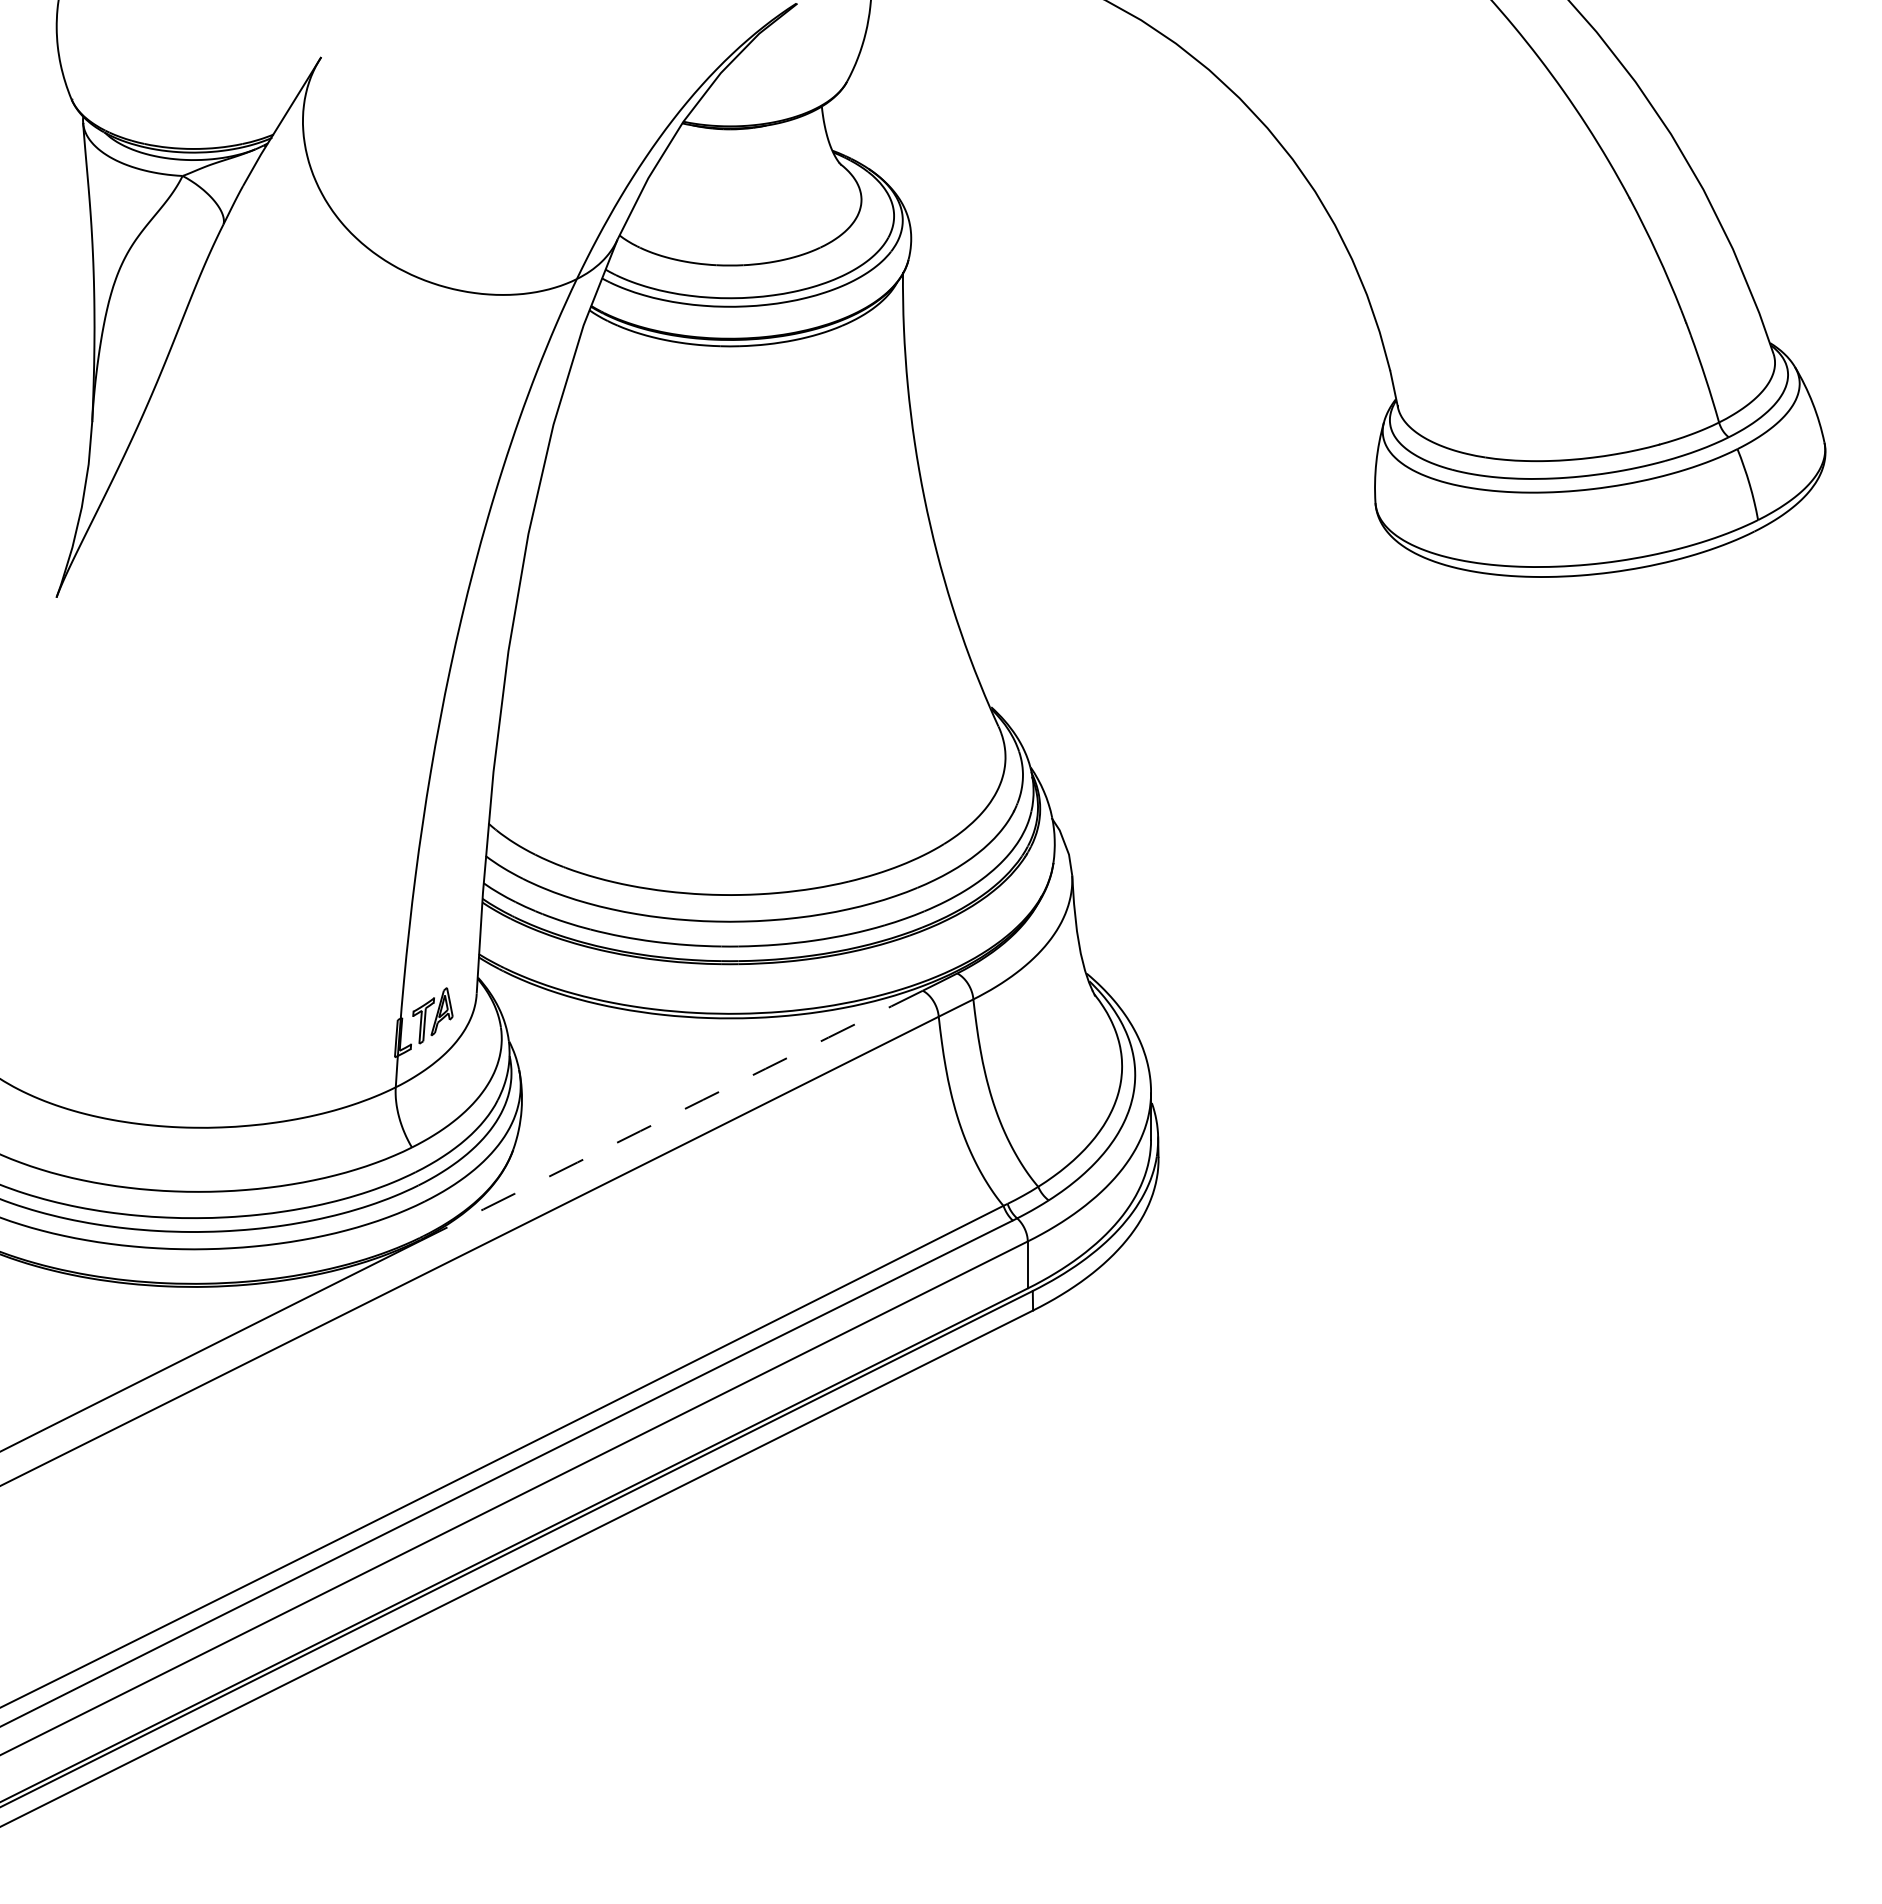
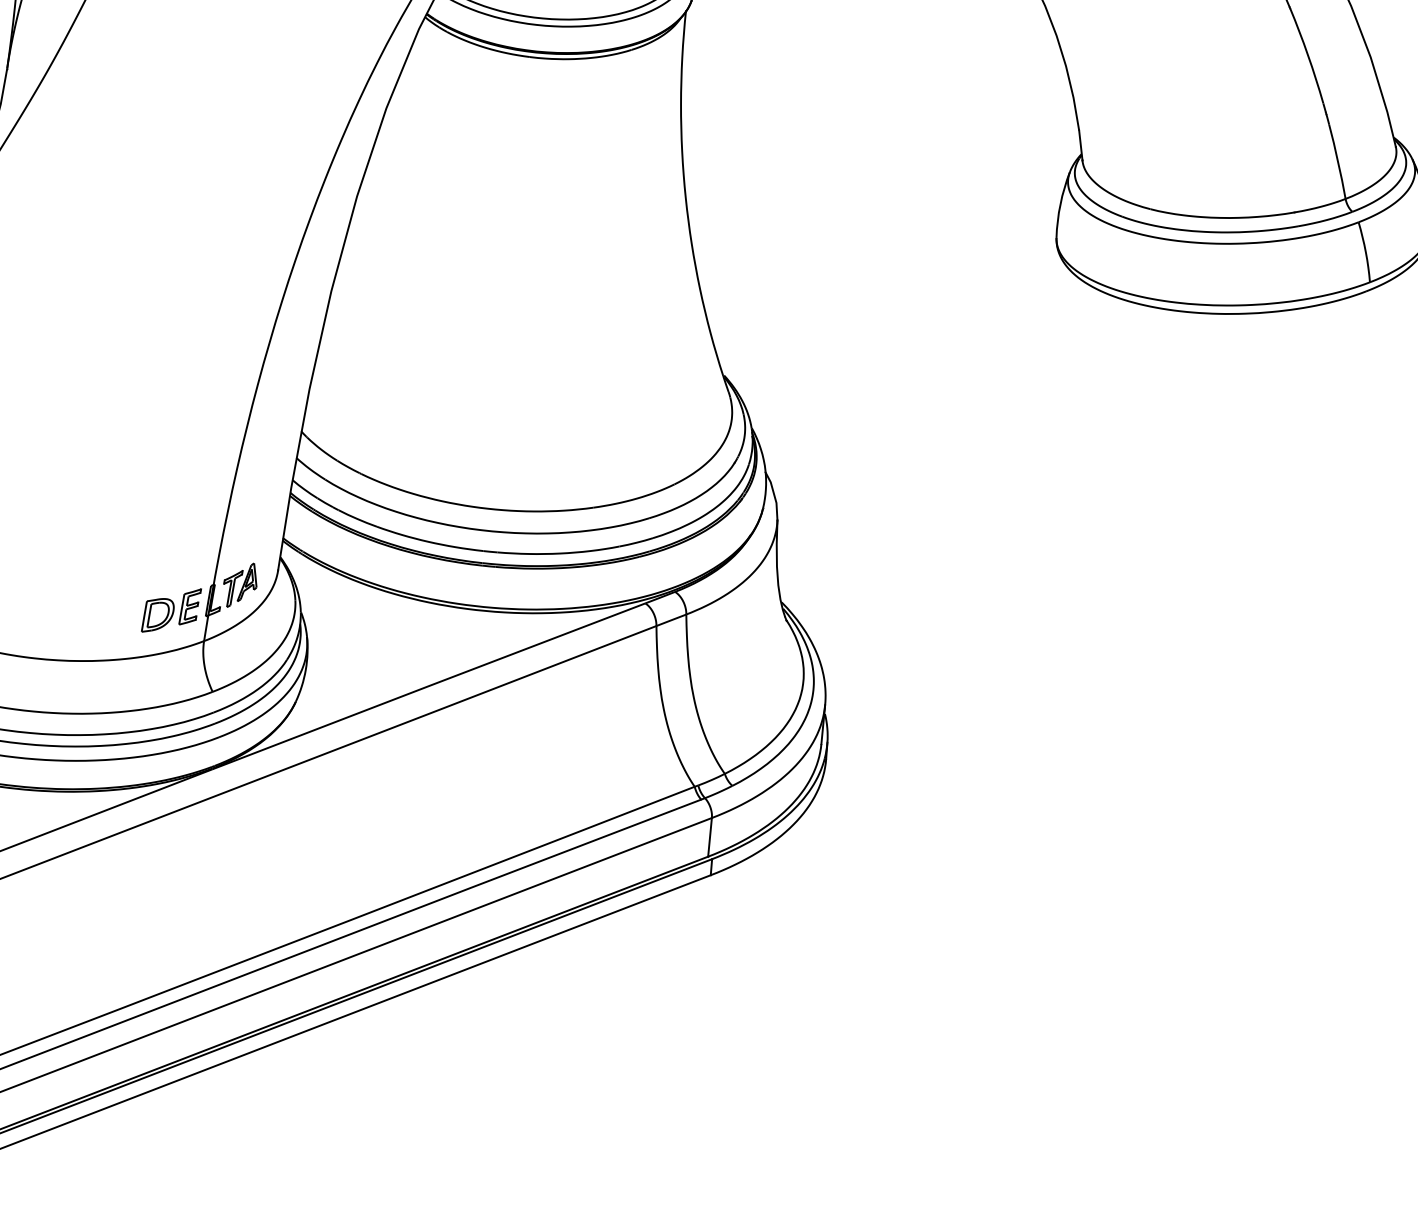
part: (352, 1054) -> (171, 610), added
arc: (671, 1115) -> (428, 686), dashed -> solid

